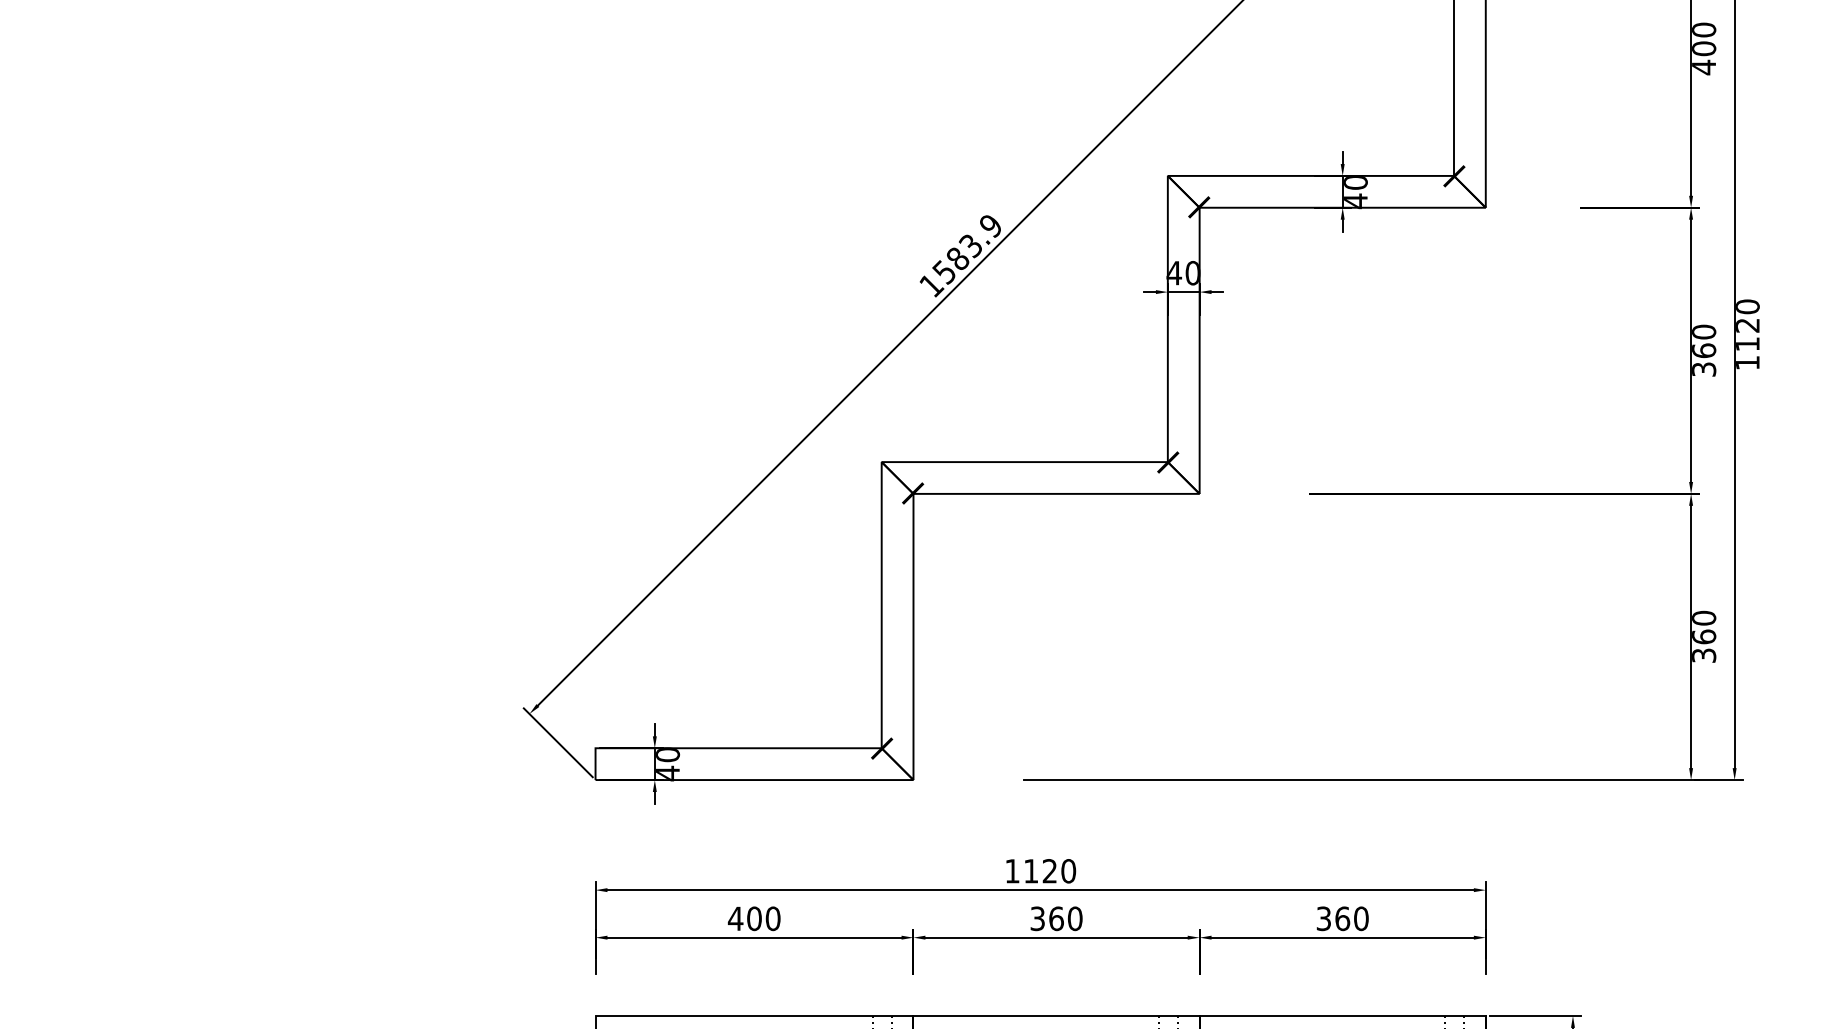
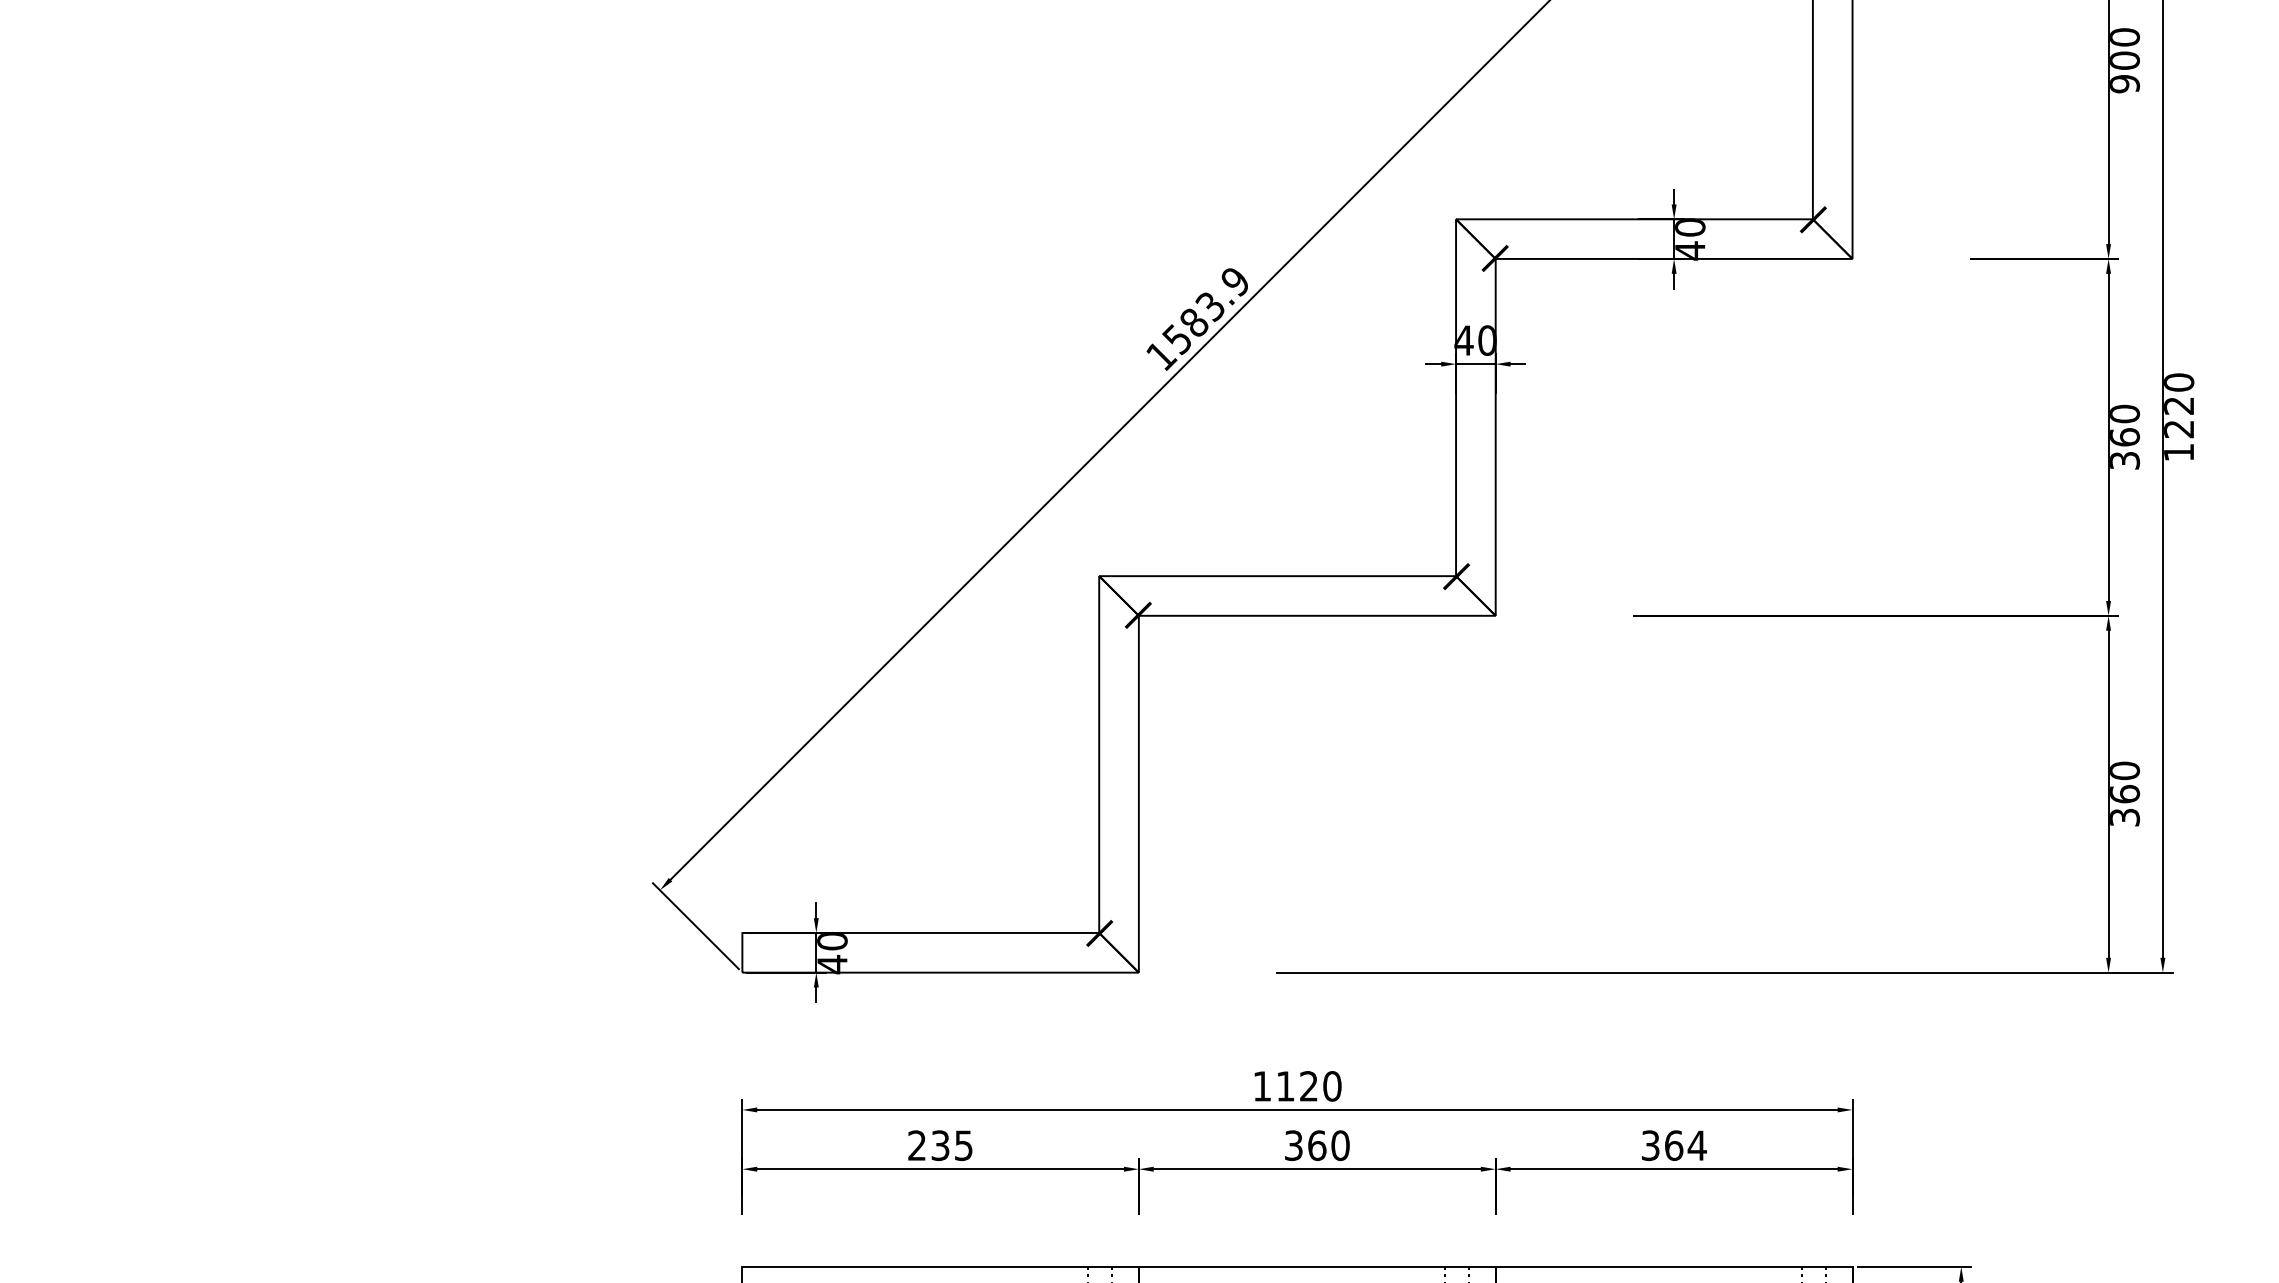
text: (1704, 67) -> (2125, 83), 400 -> 900
text: (1747, 344) -> (2178, 429), 1120 -> 1220
text: (754, 918) -> (940, 1145), 400 -> 235
text: (1360, 918) -> (1696, 1145), 360 -> 364

